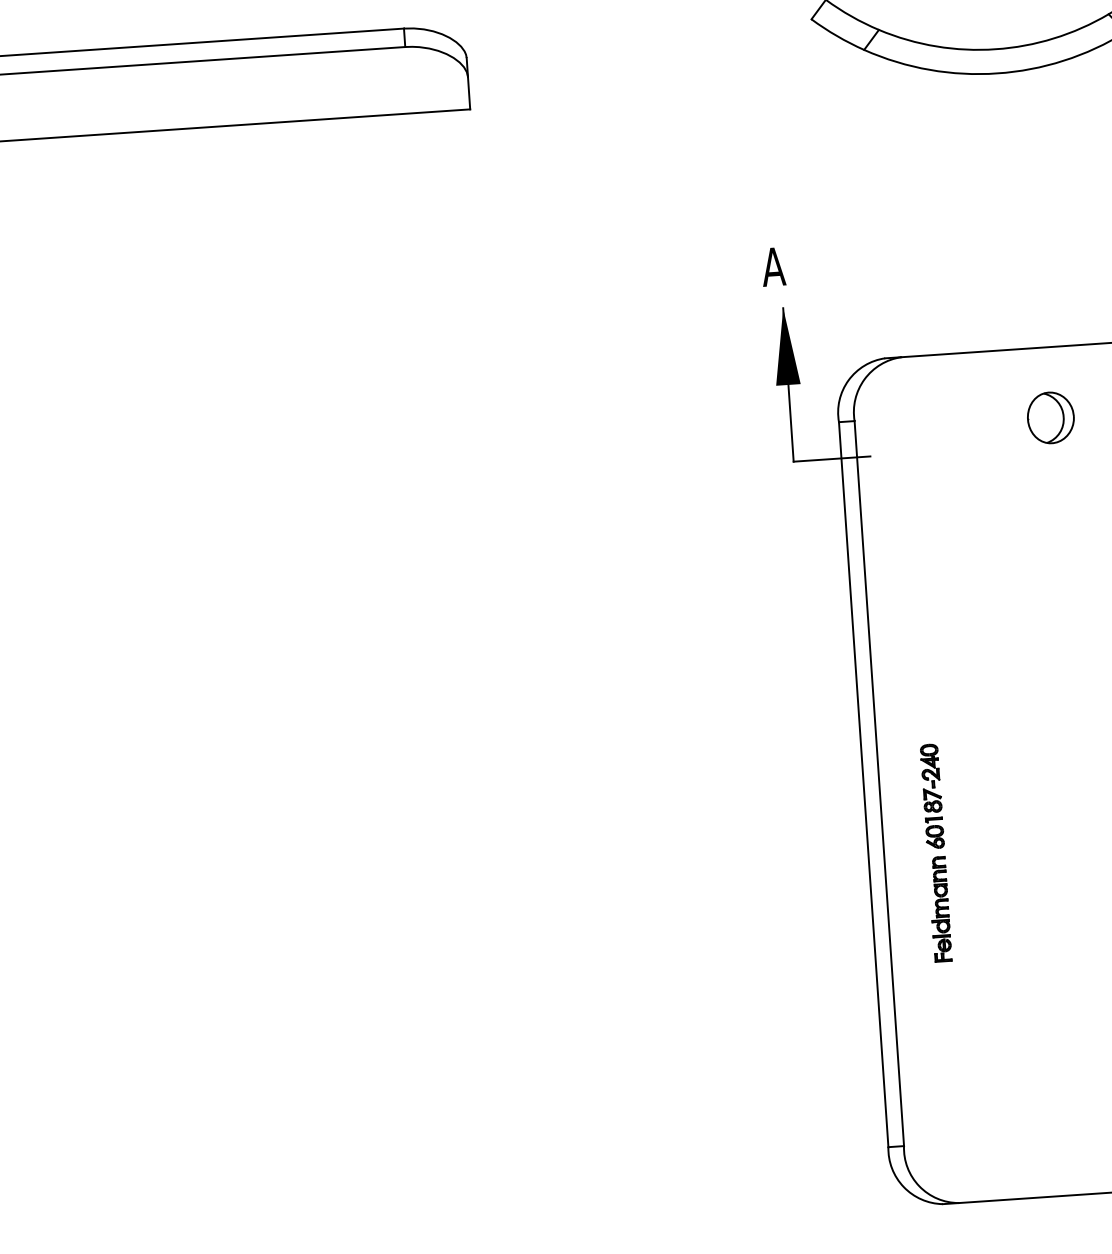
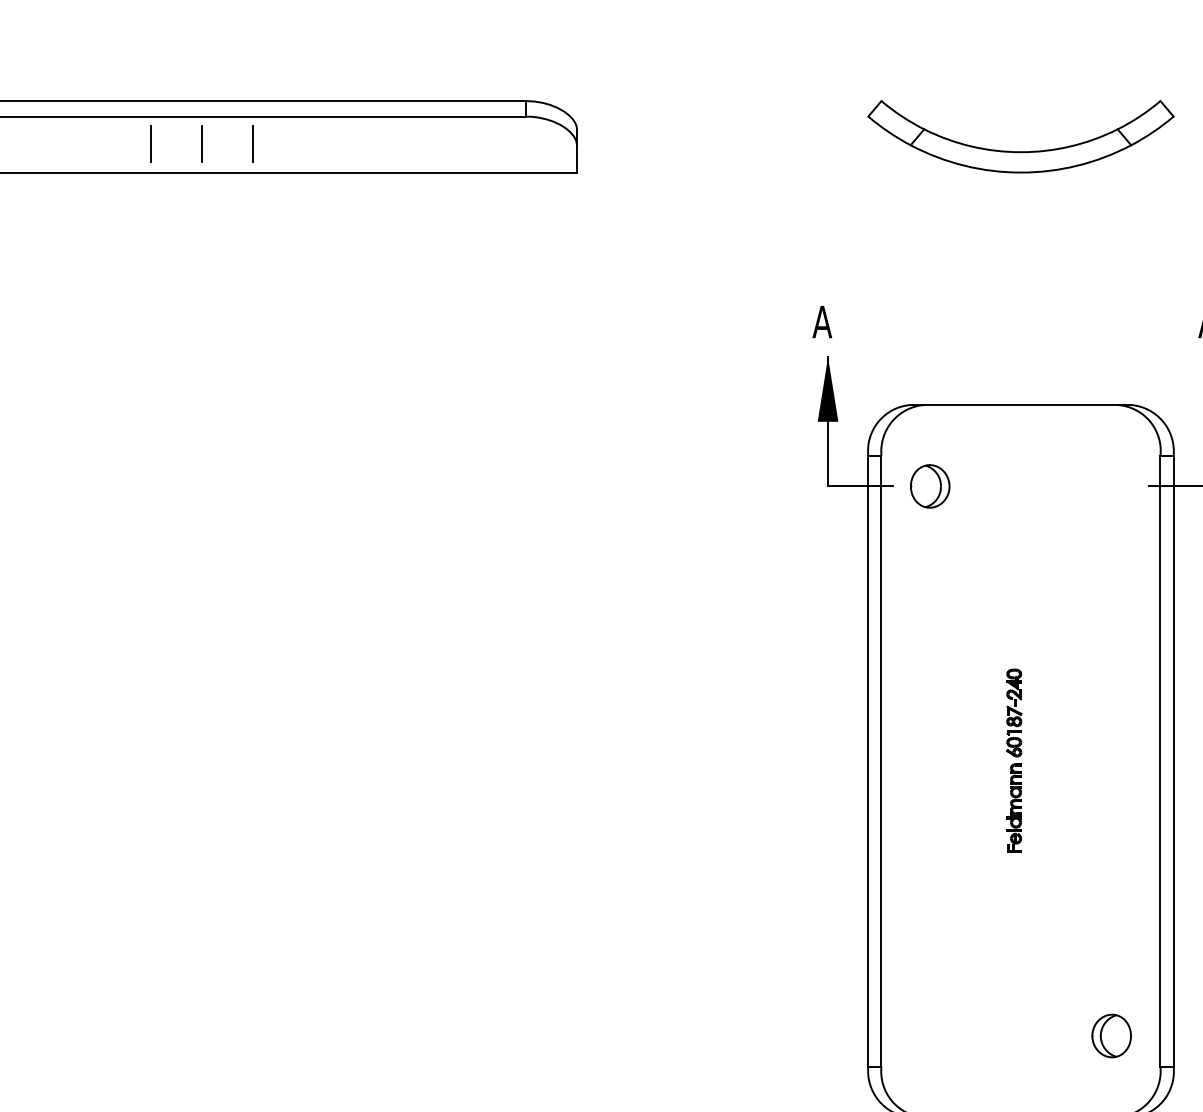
line: (83, 101) -> (253, 143), added
line: (23, 105) -> (202, 143), added
part: (1051, 417) -> (930, 486), moved
part: (936, 852) -> (1014, 760), moved

